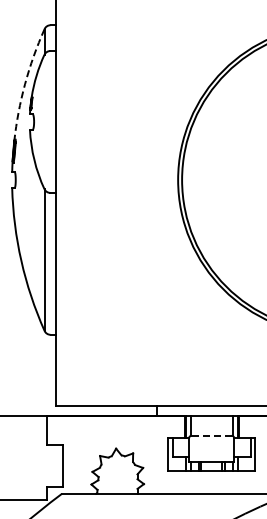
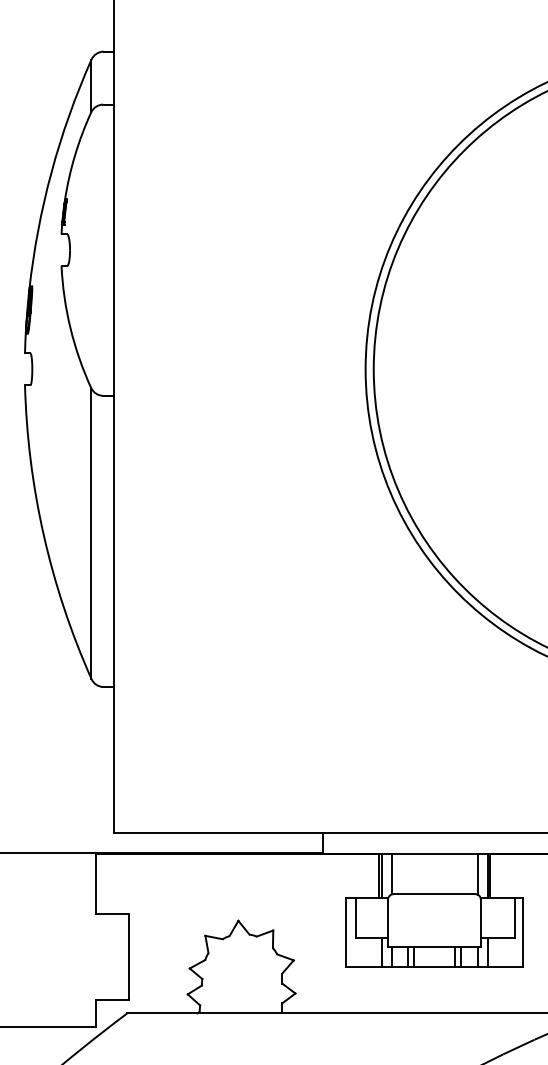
arc: (25, 84) -> (52, 173), dashed -> solid
line: (211, 435) -> (434, 893), dashed -> solid

